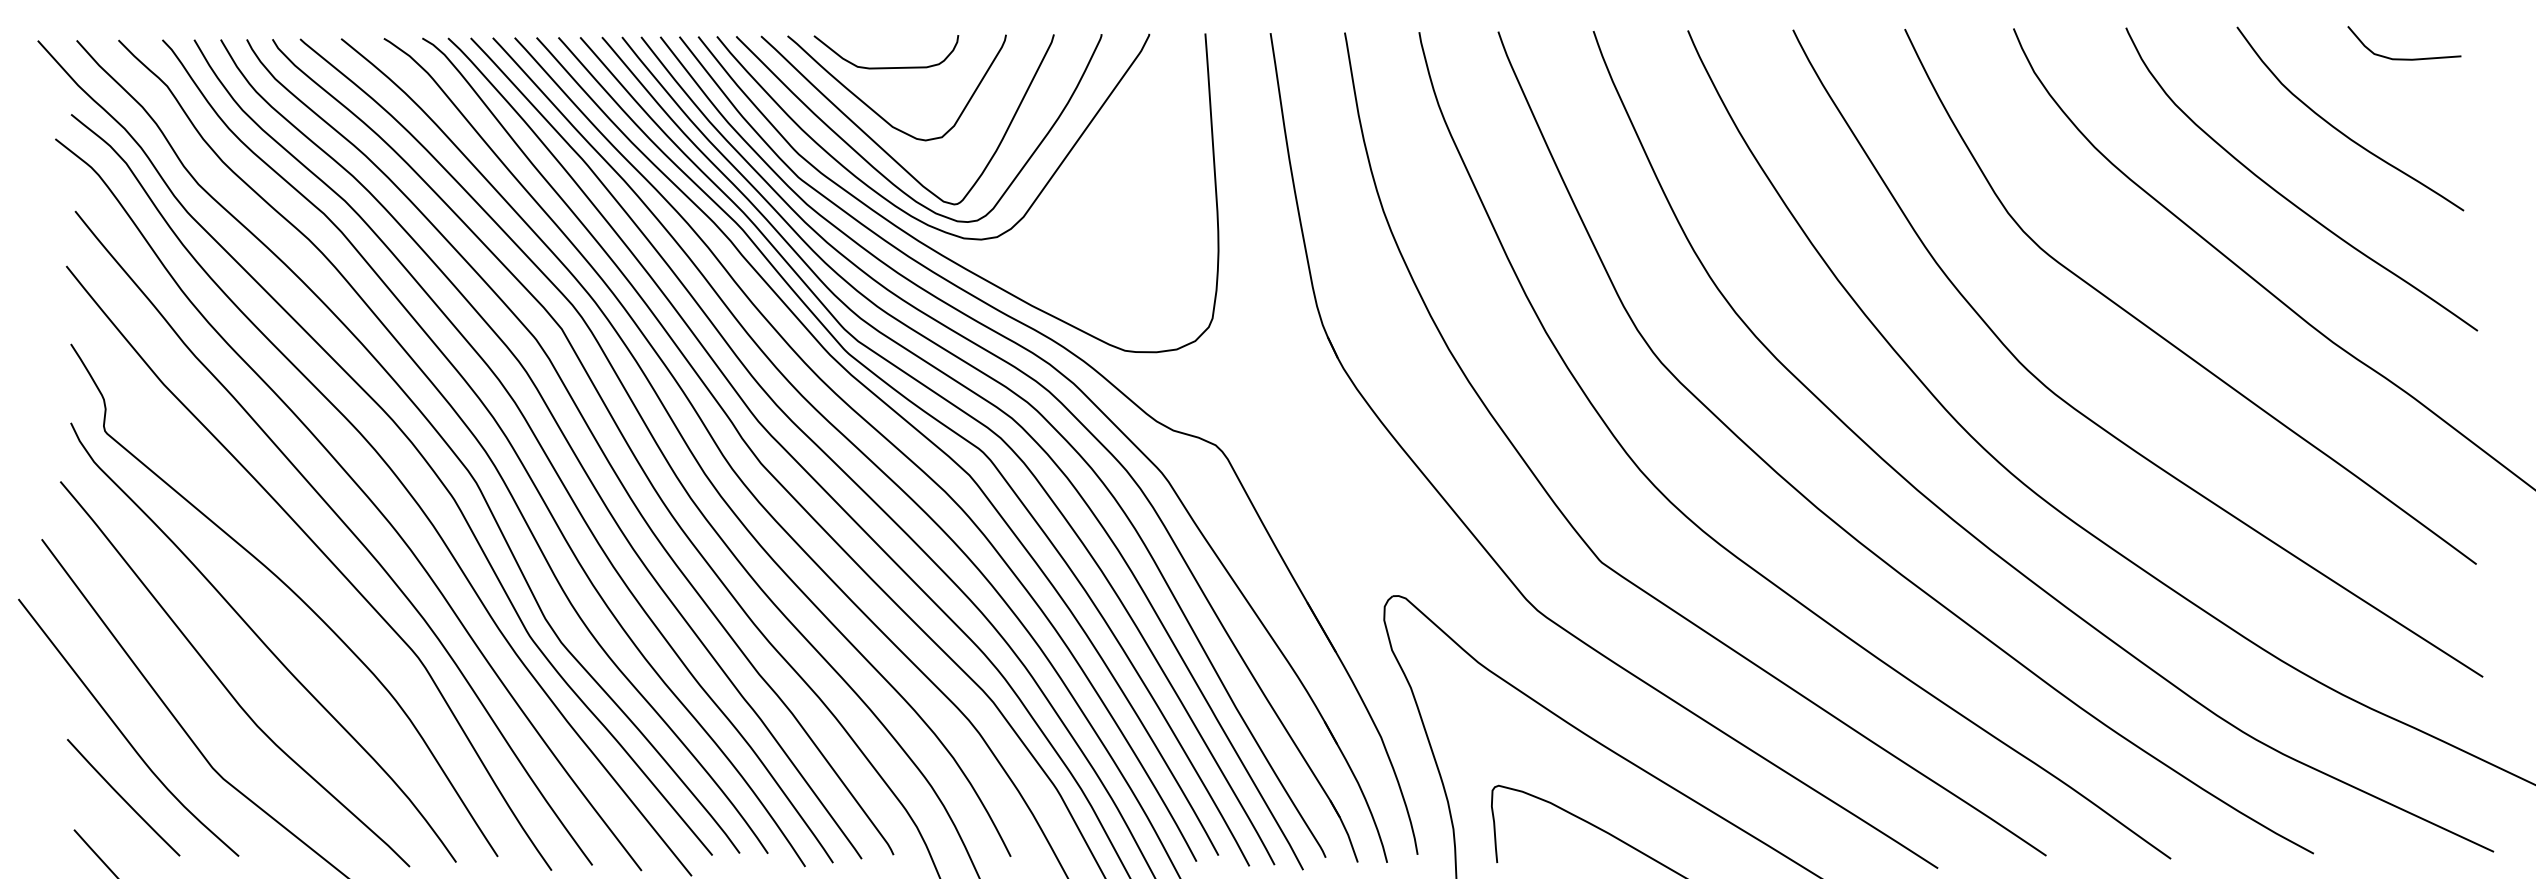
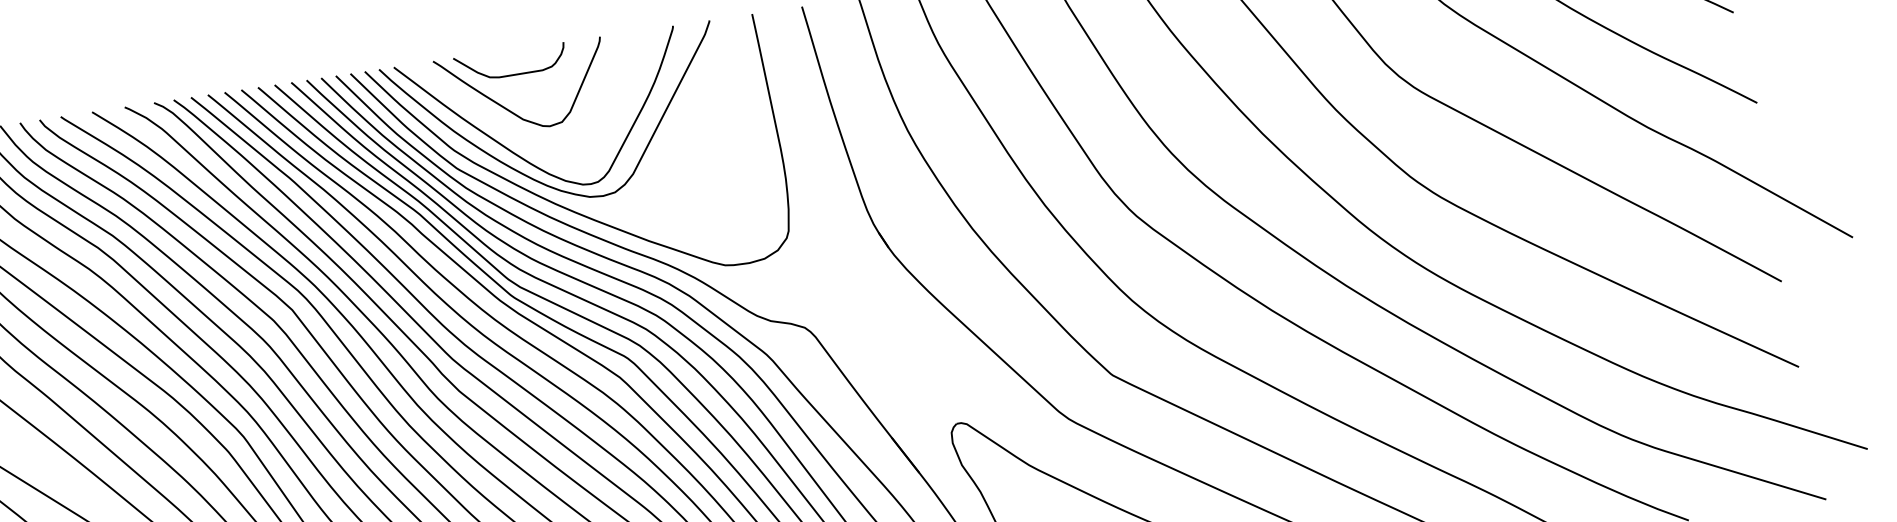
curve: (882, 147) -> (517, 136), removed

